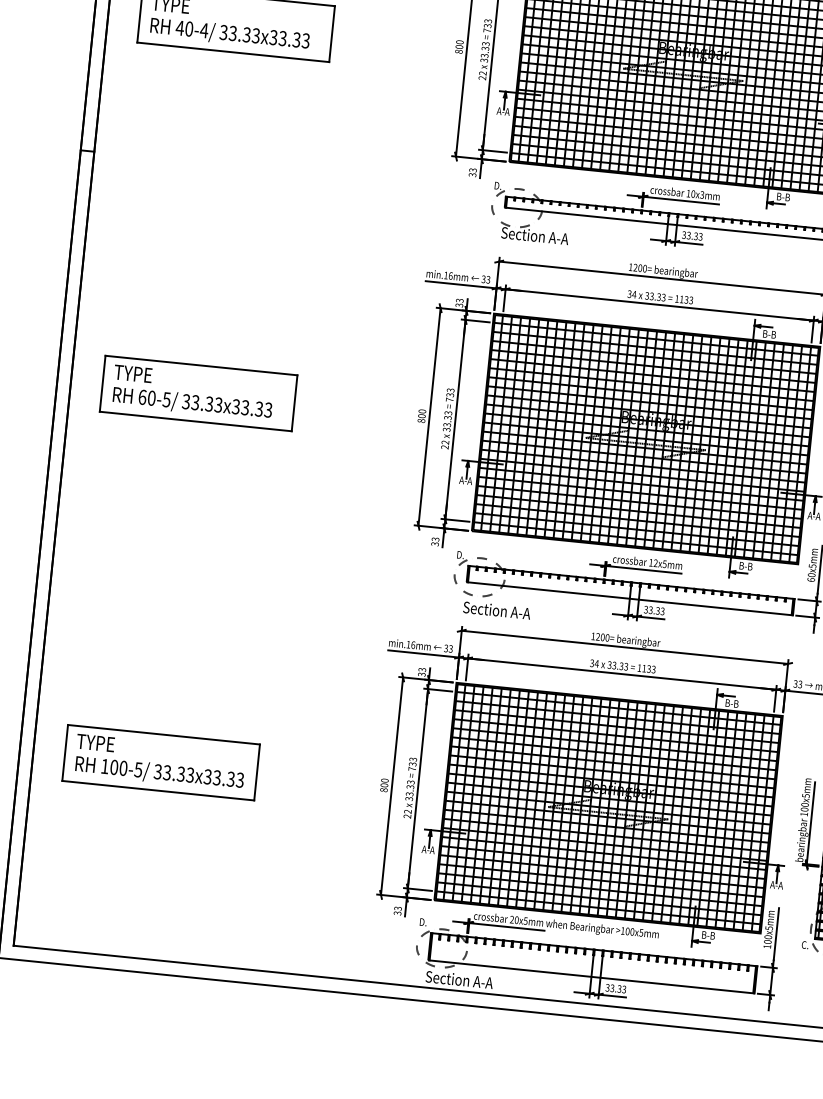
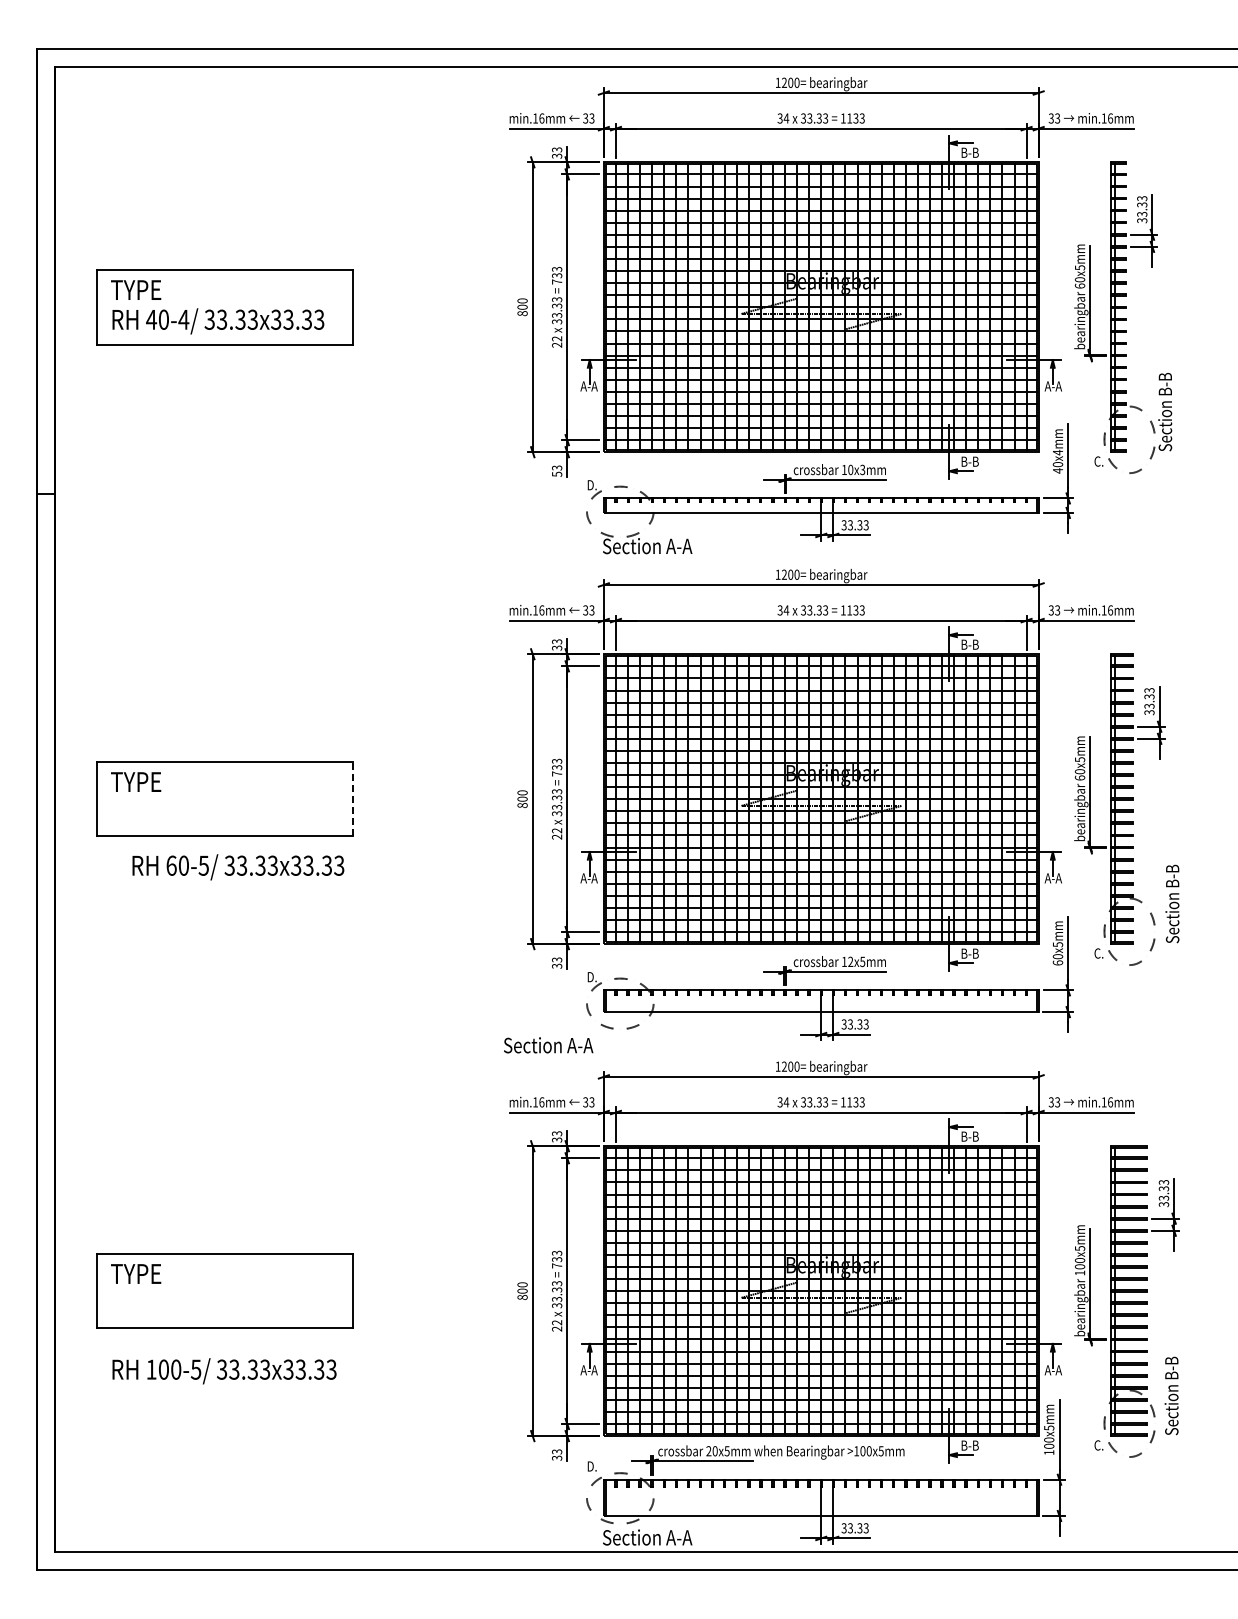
text: (472, 174) -> (556, 473), 33 -> 53
line: (294, 402) -> (352, 798), solid -> dashed
text: (192, 403) -> (238, 867), moved
text: (496, 610) -> (548, 1045), moved
text: (159, 773) -> (224, 1371), moved

